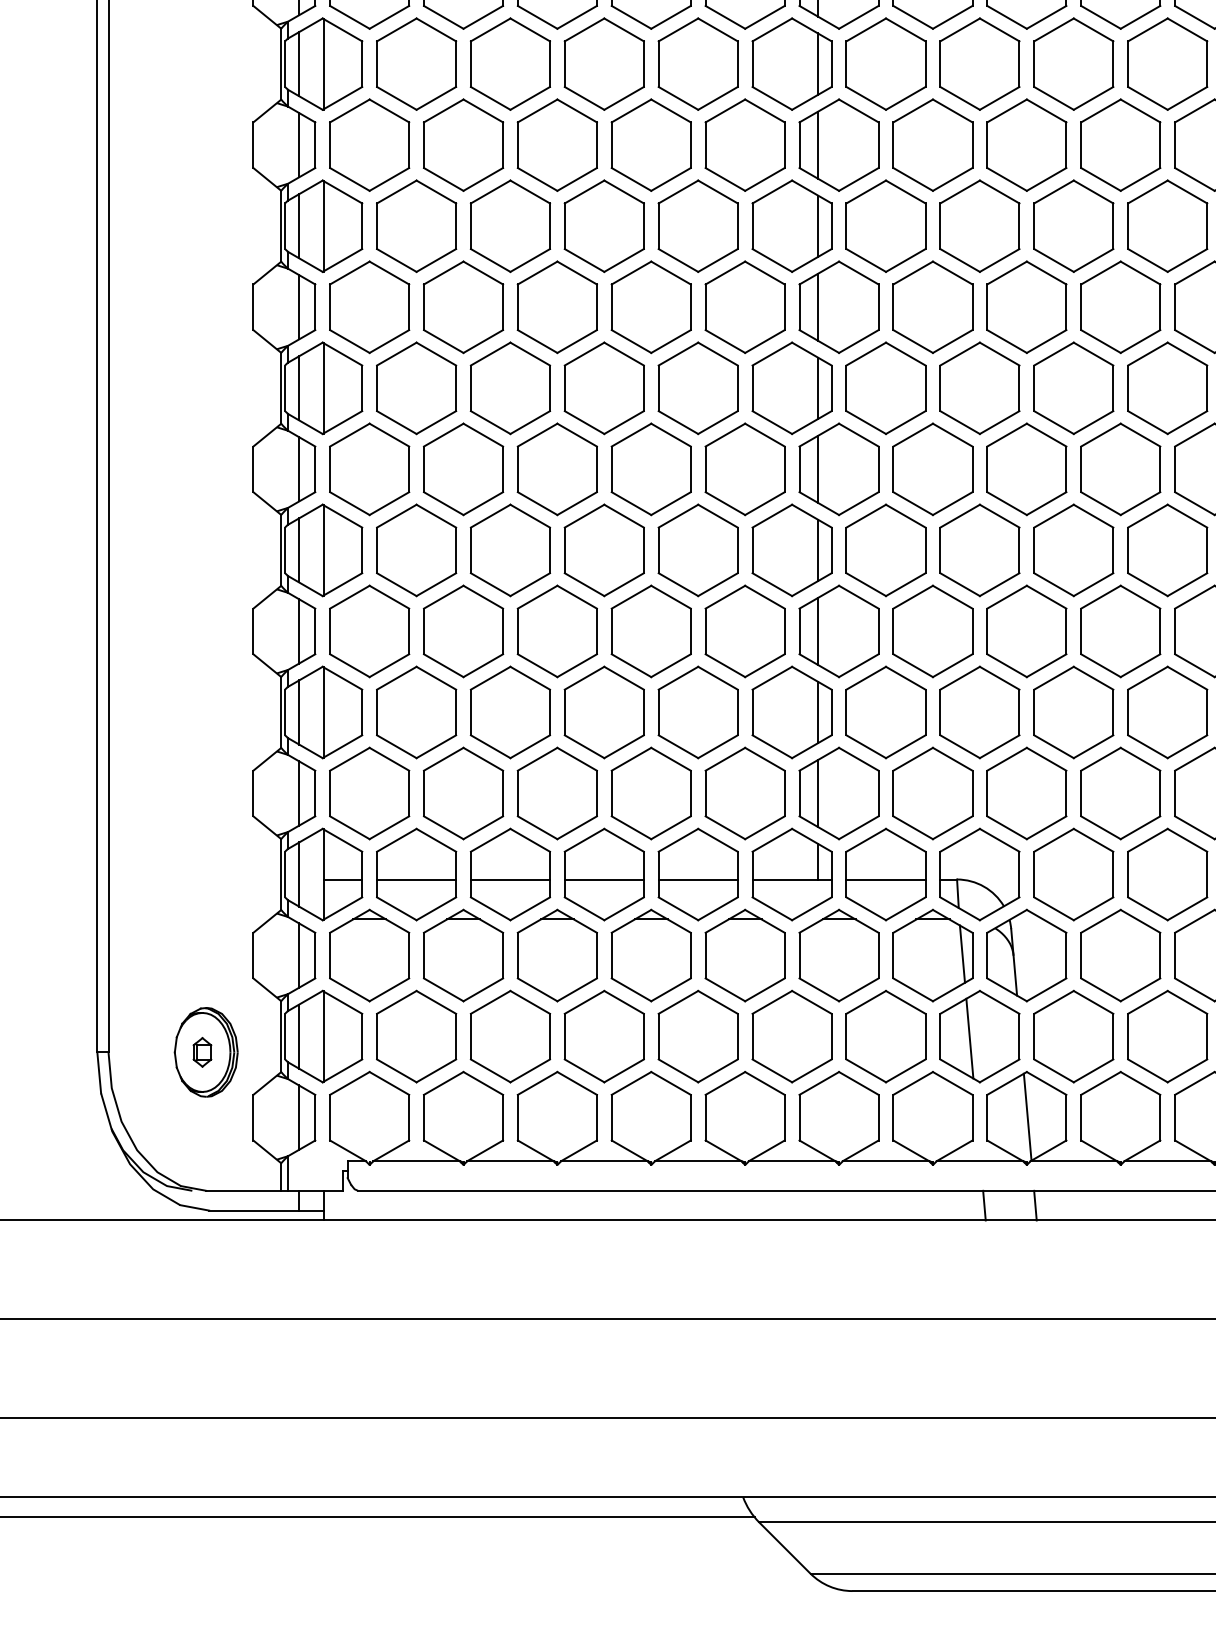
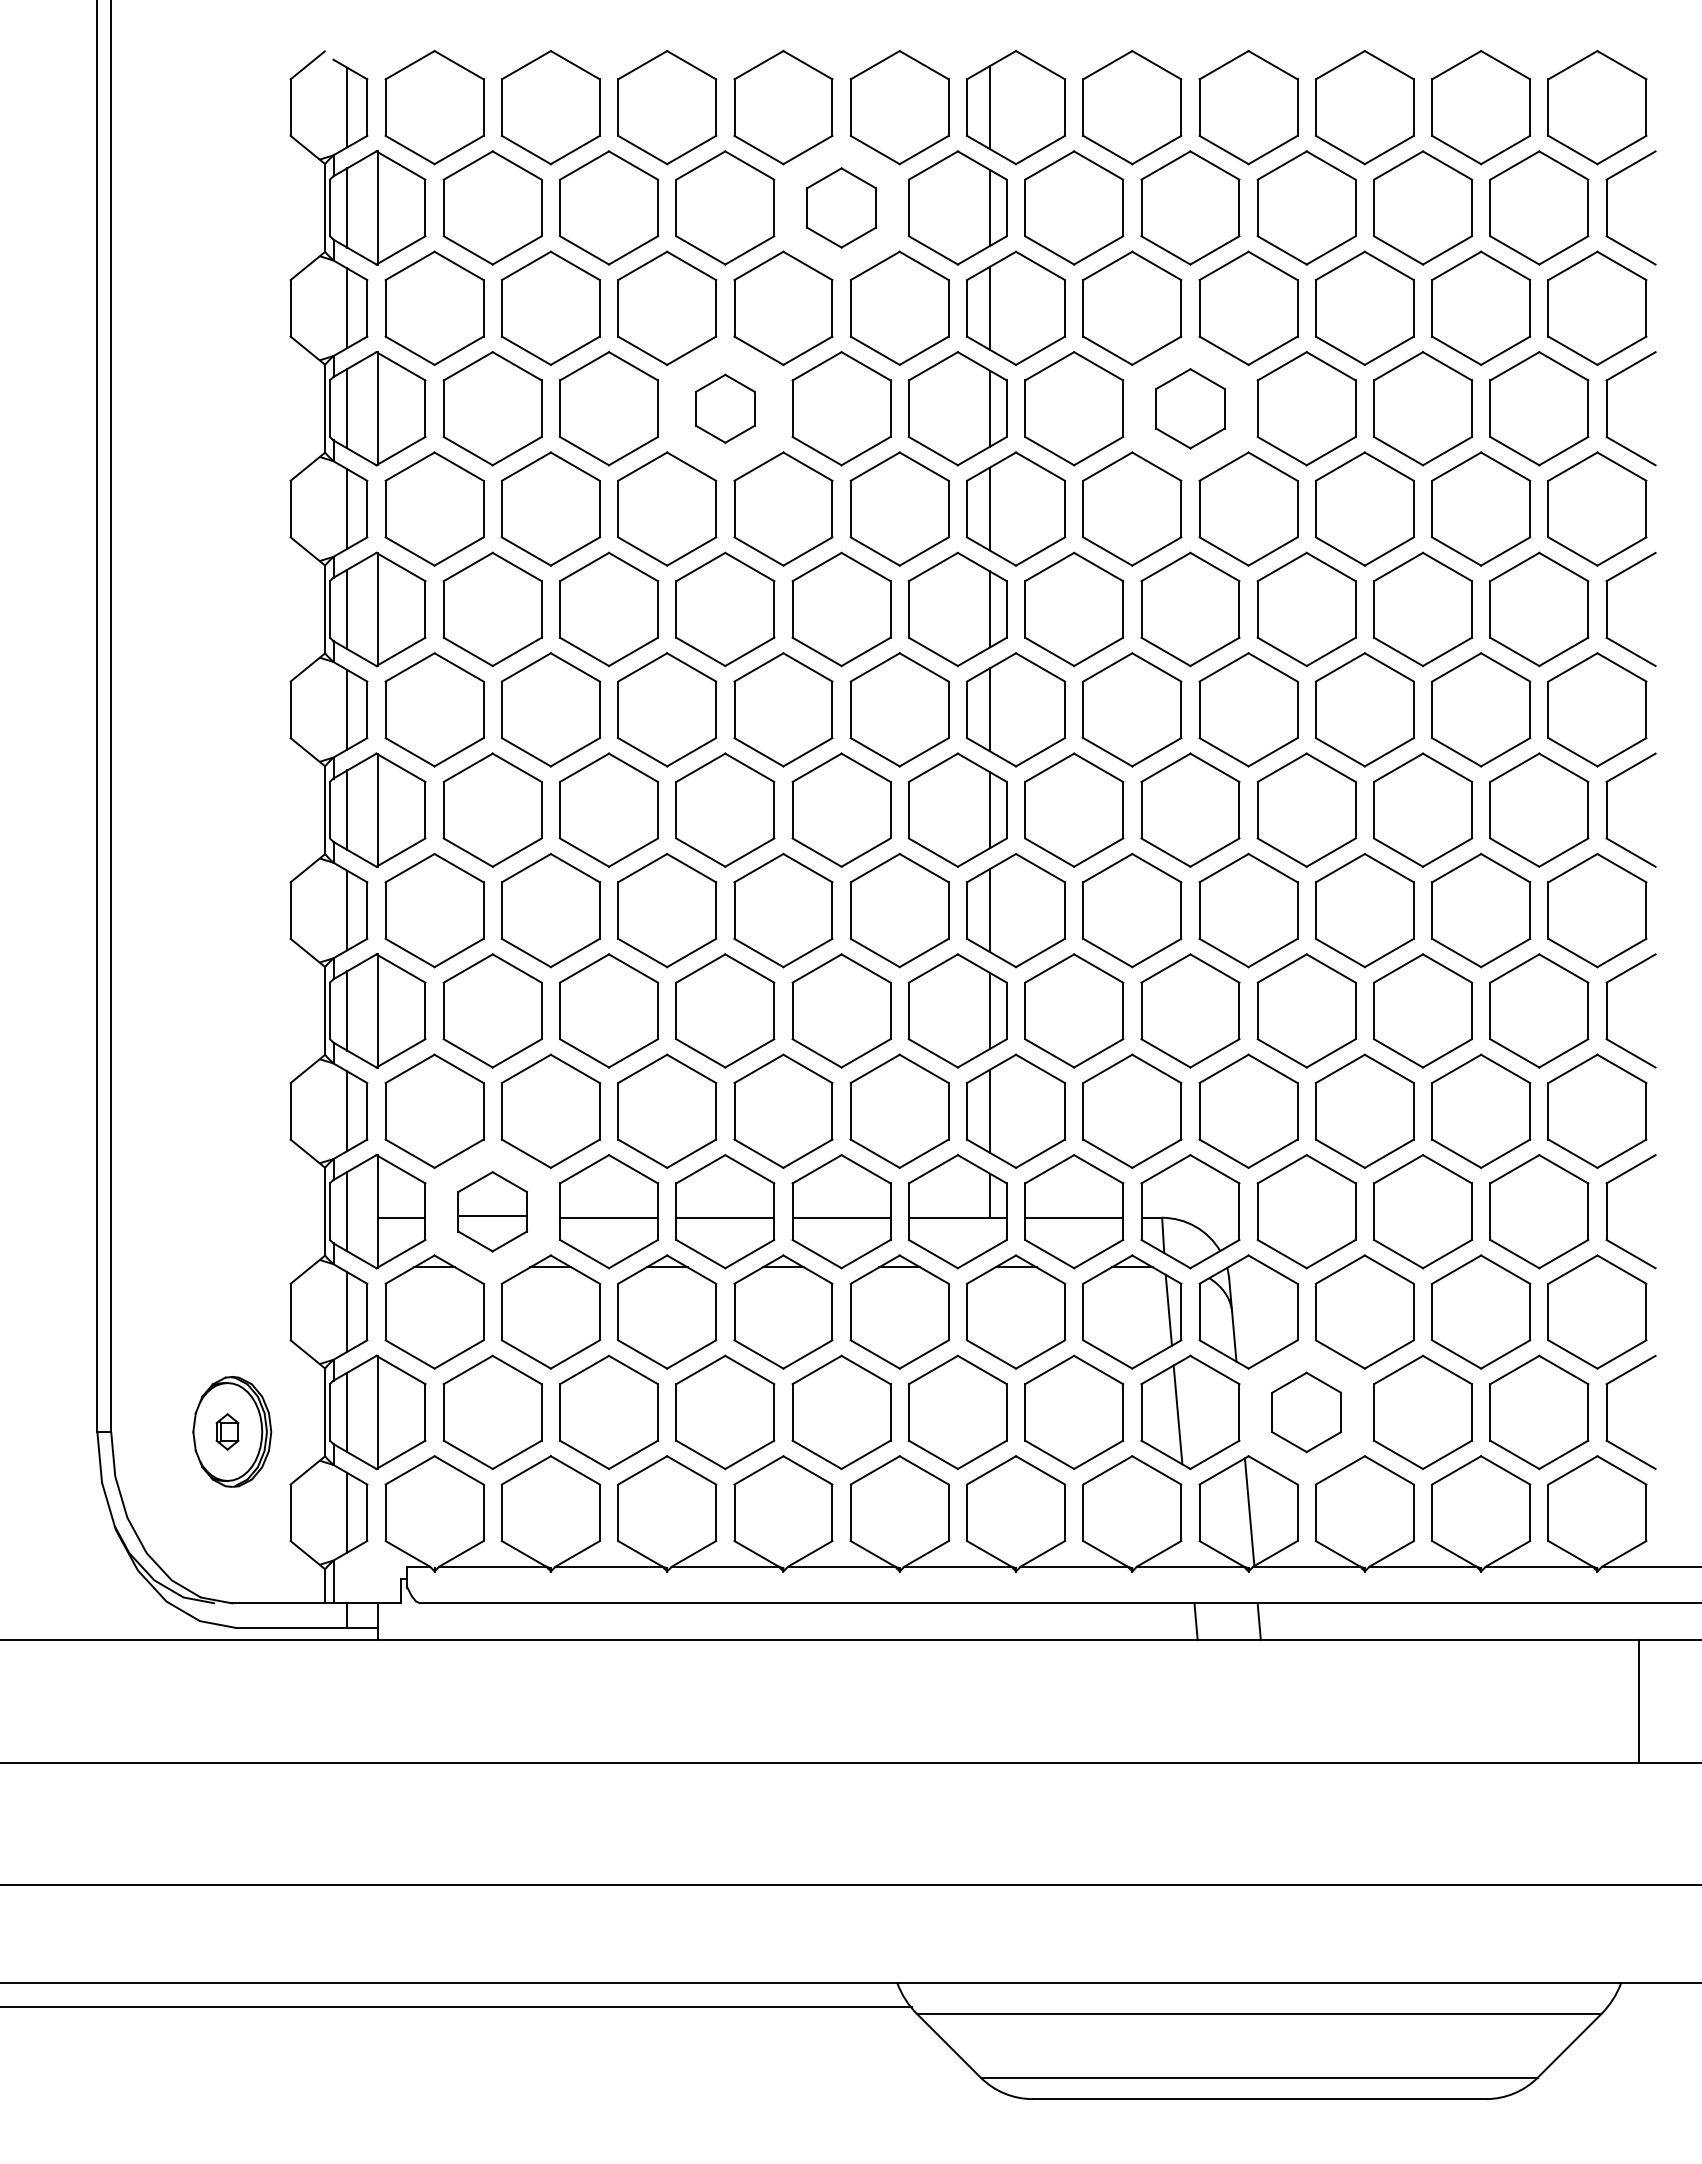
part: (698, 63) -> (841, 207), size x0.7
part: (604, 226) -> (725, 408), size x0.6
part: (979, 226) -> (1190, 408), size x0.7
part: (416, 874) -> (492, 1211), size x0.7
part: (1073, 1036) -> (1306, 1412), size x0.7

